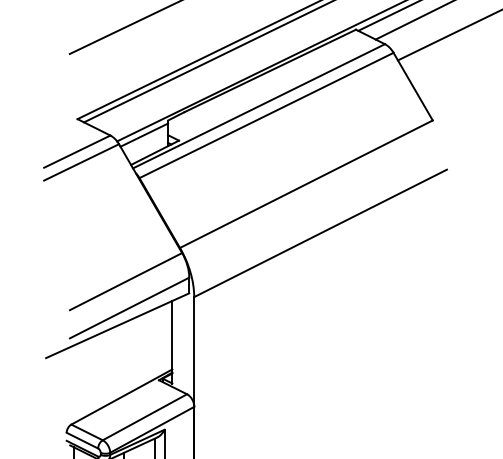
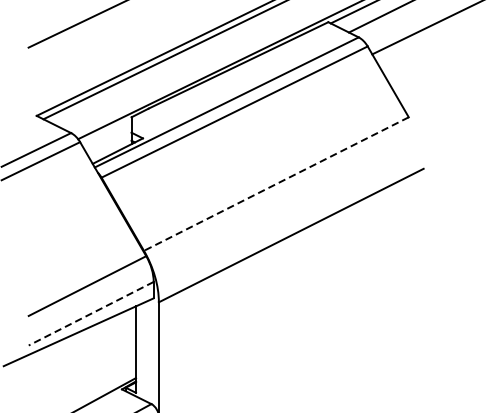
line: (144, 134) -> (106, 131), removed
line: (306, 184) -> (276, 184), solid -> dashed
line: (129, 308) -> (91, 314), solid -> dashed

